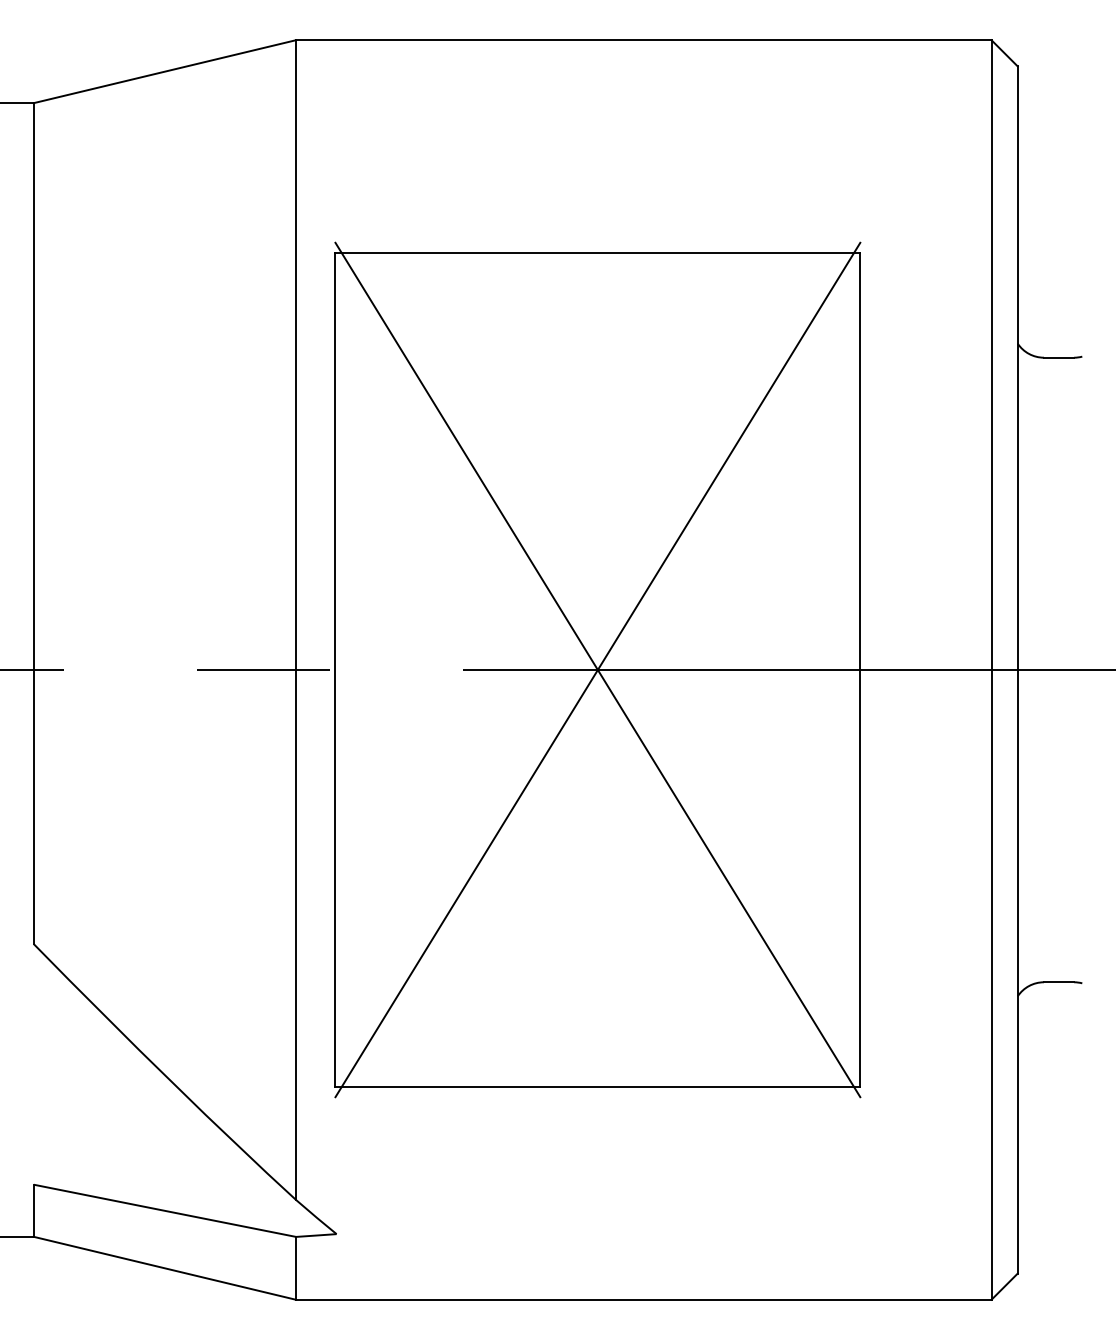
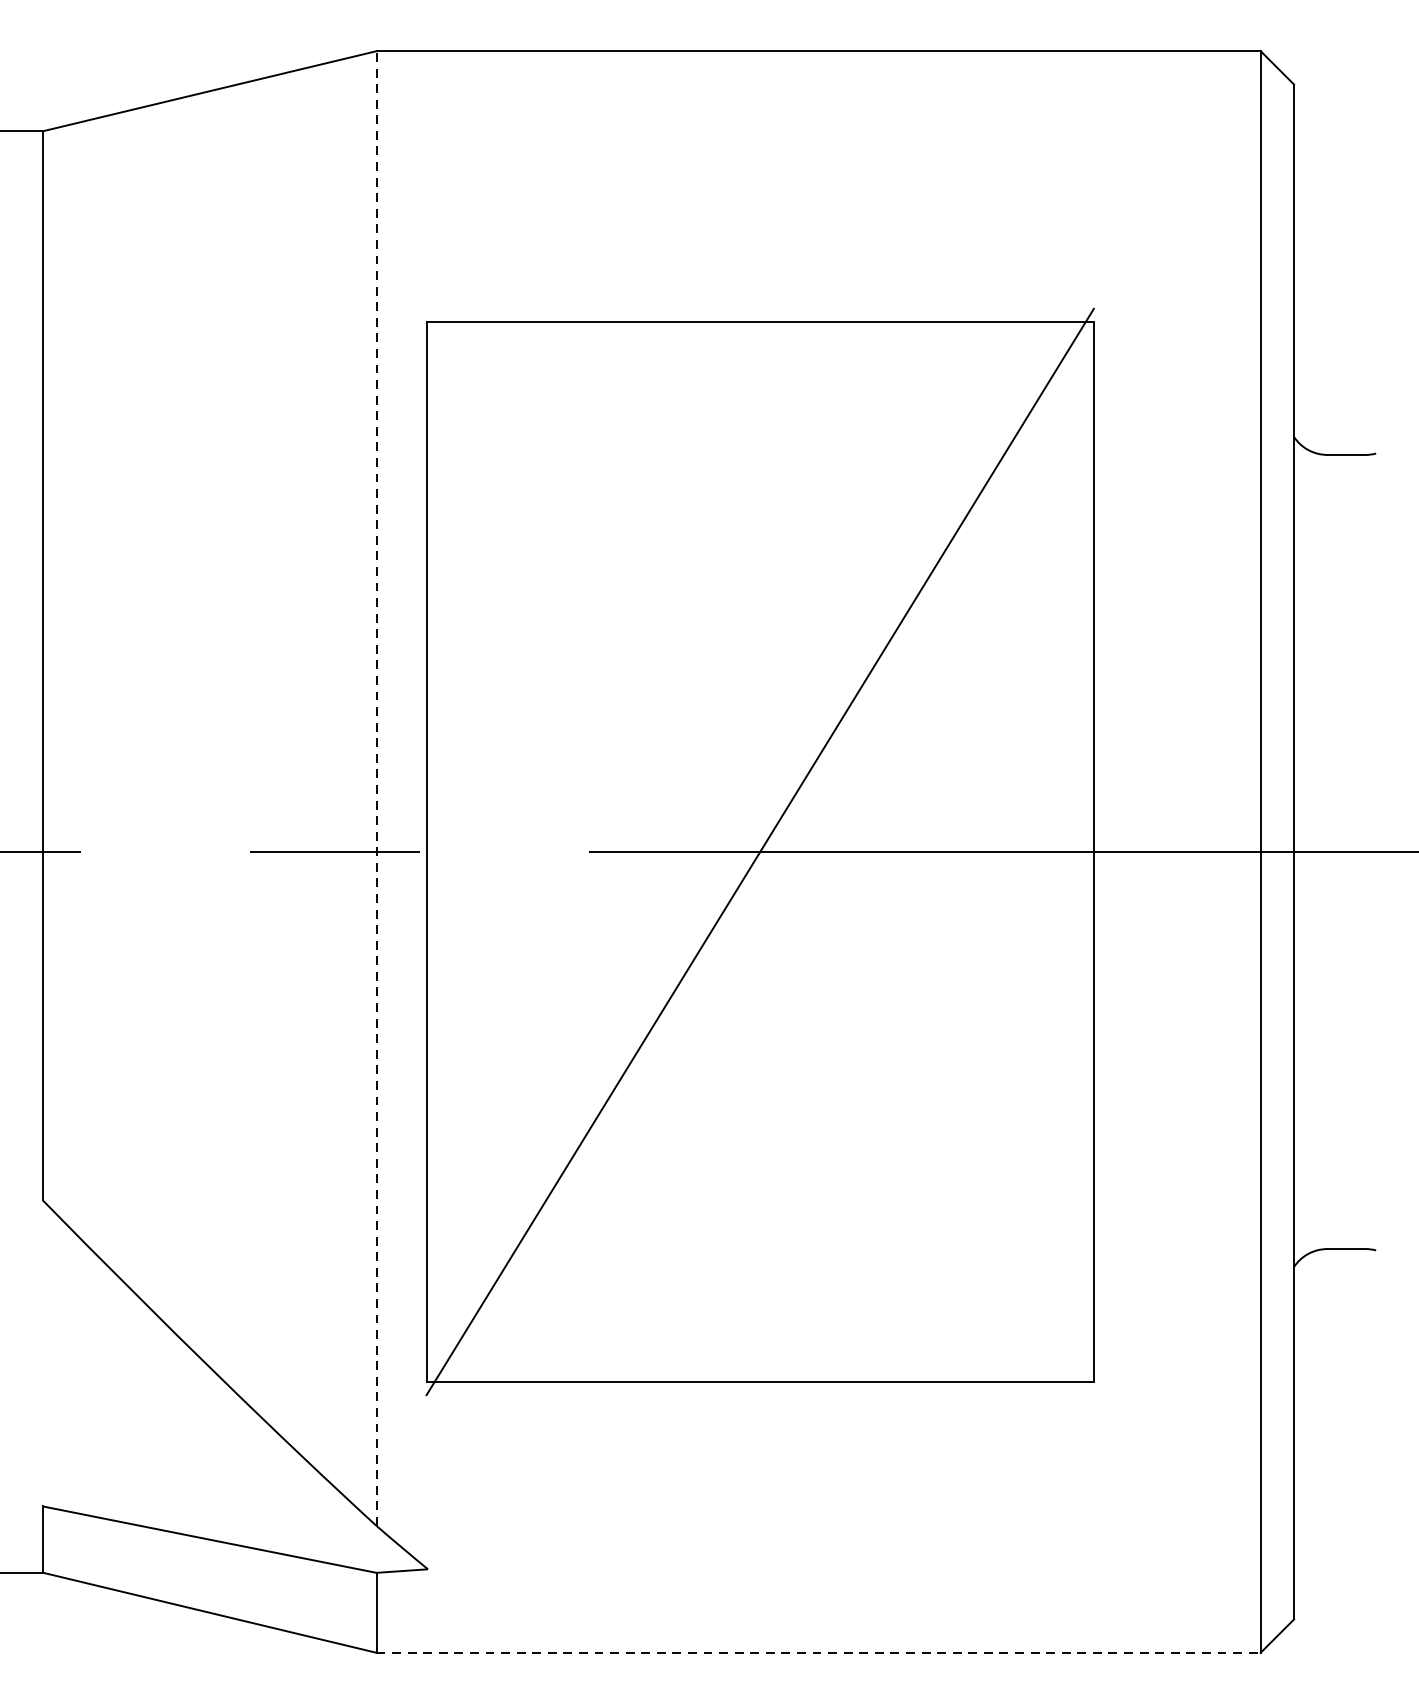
line: (296, 620) -> (377, 789), solid -> dashed
line: (597, 669) -> (759, 851), removed
line: (643, 1299) -> (818, 1652), solid -> dashed

